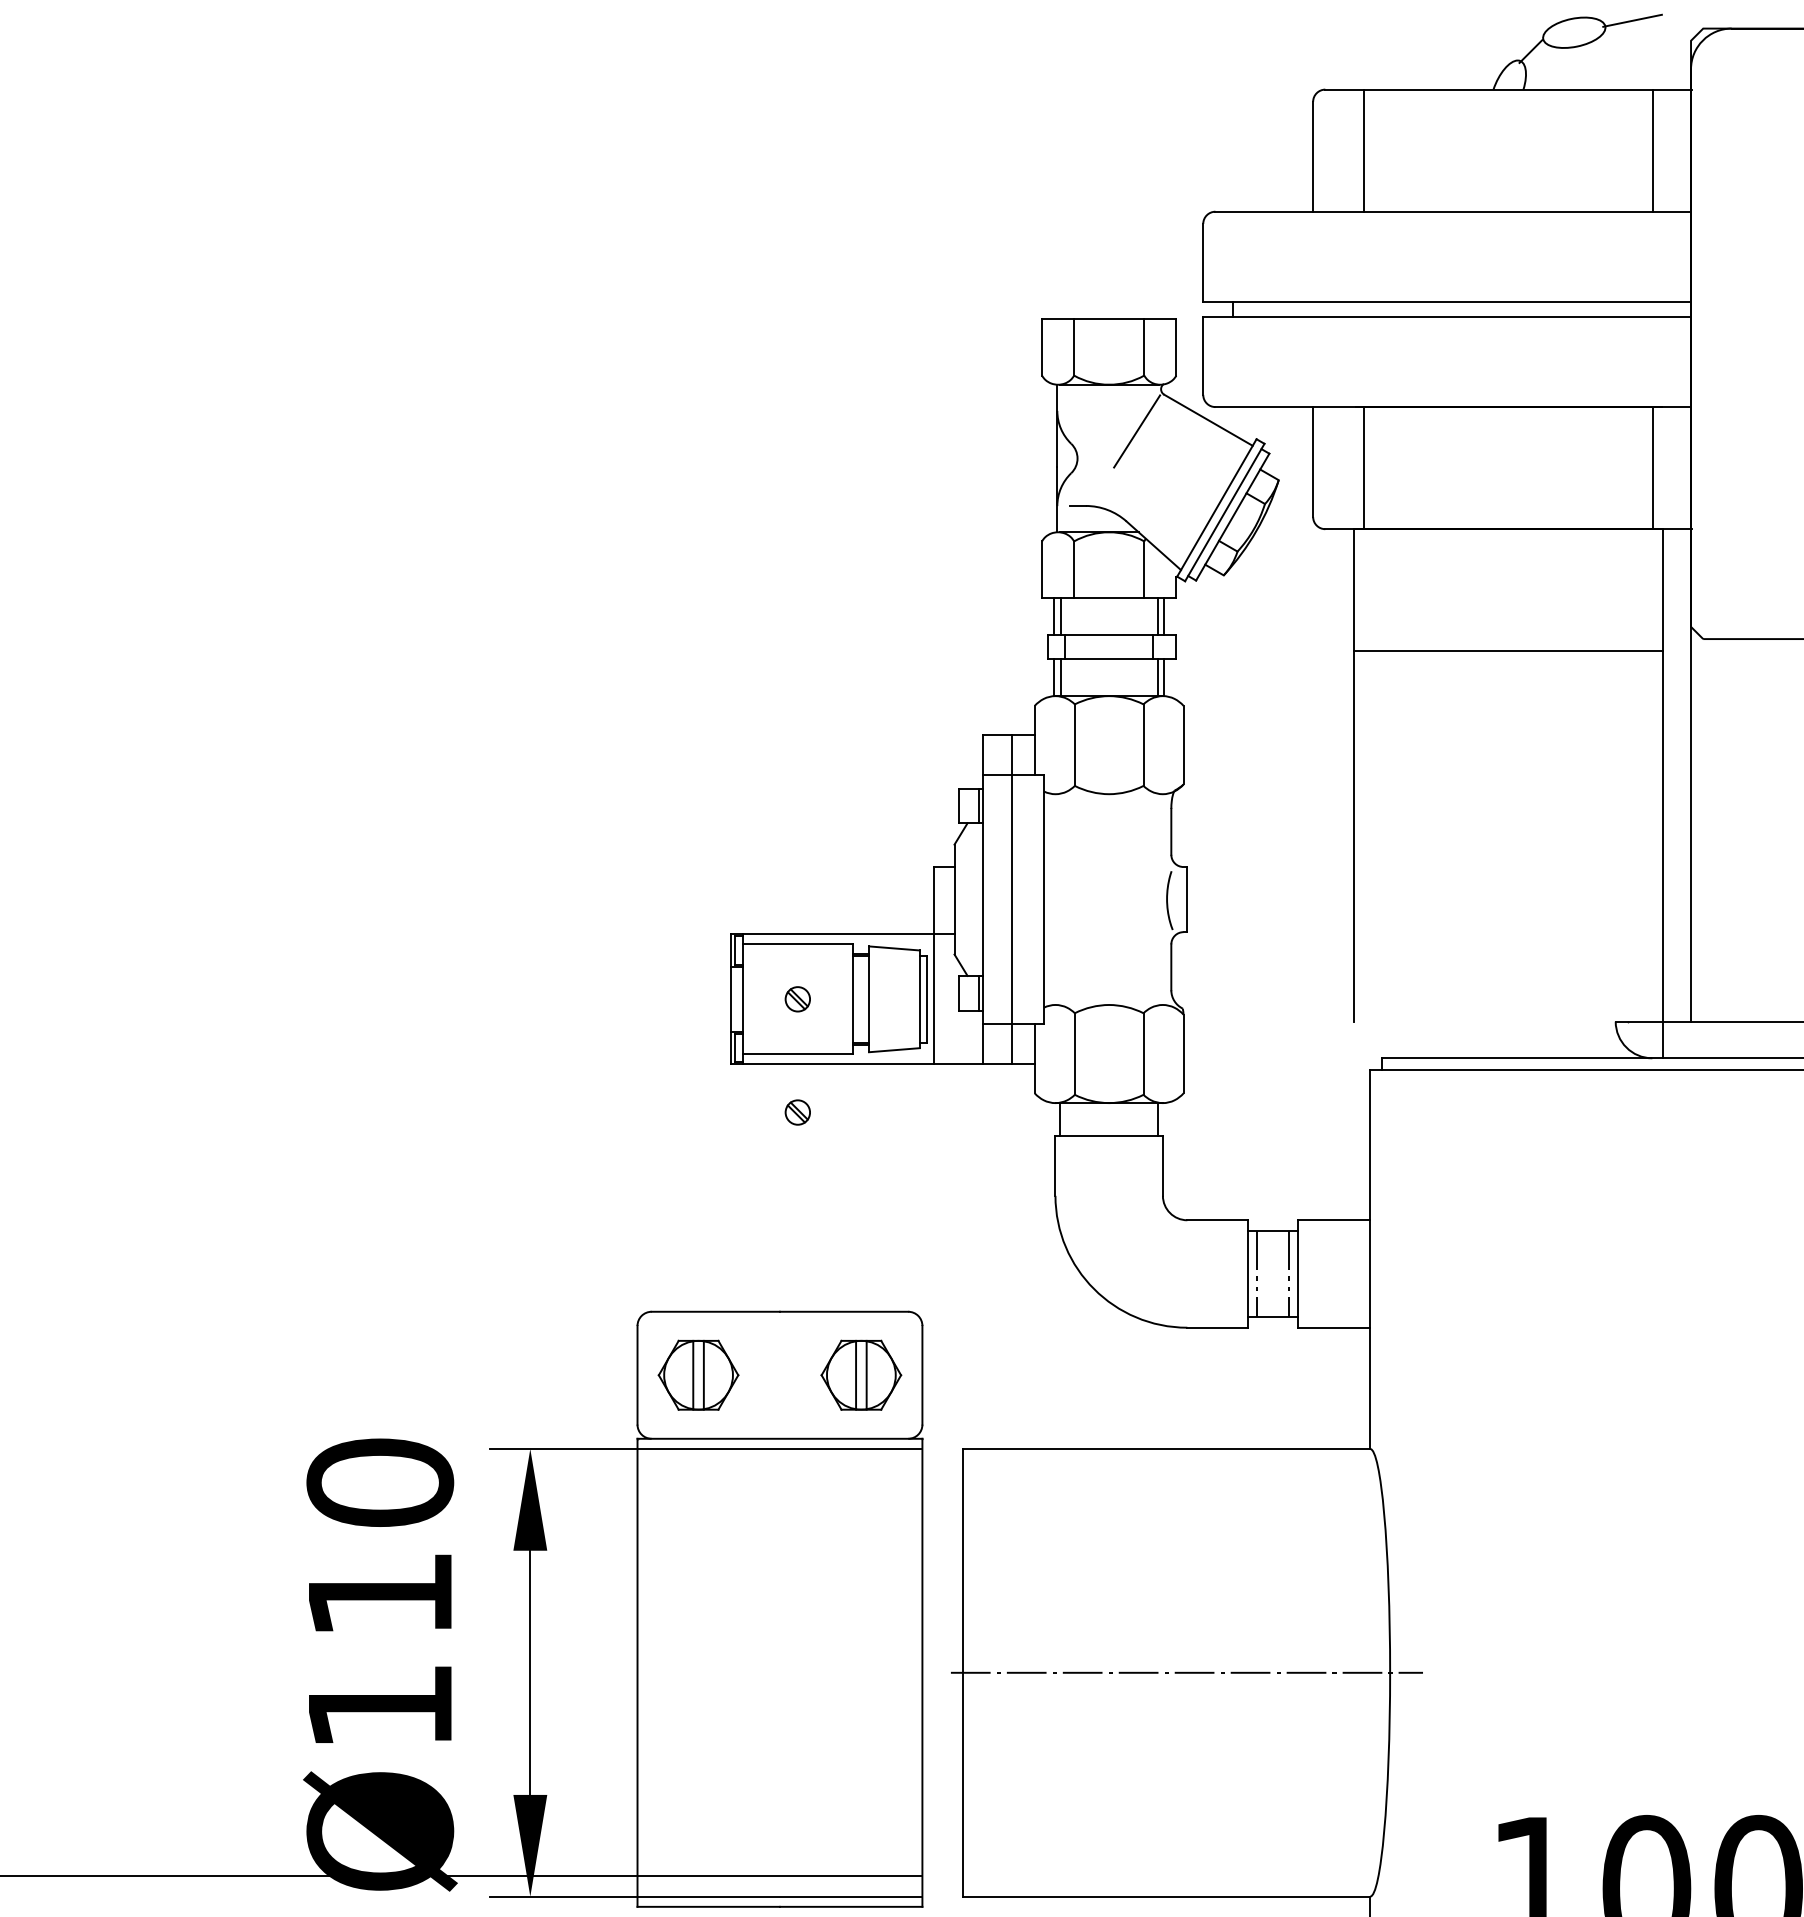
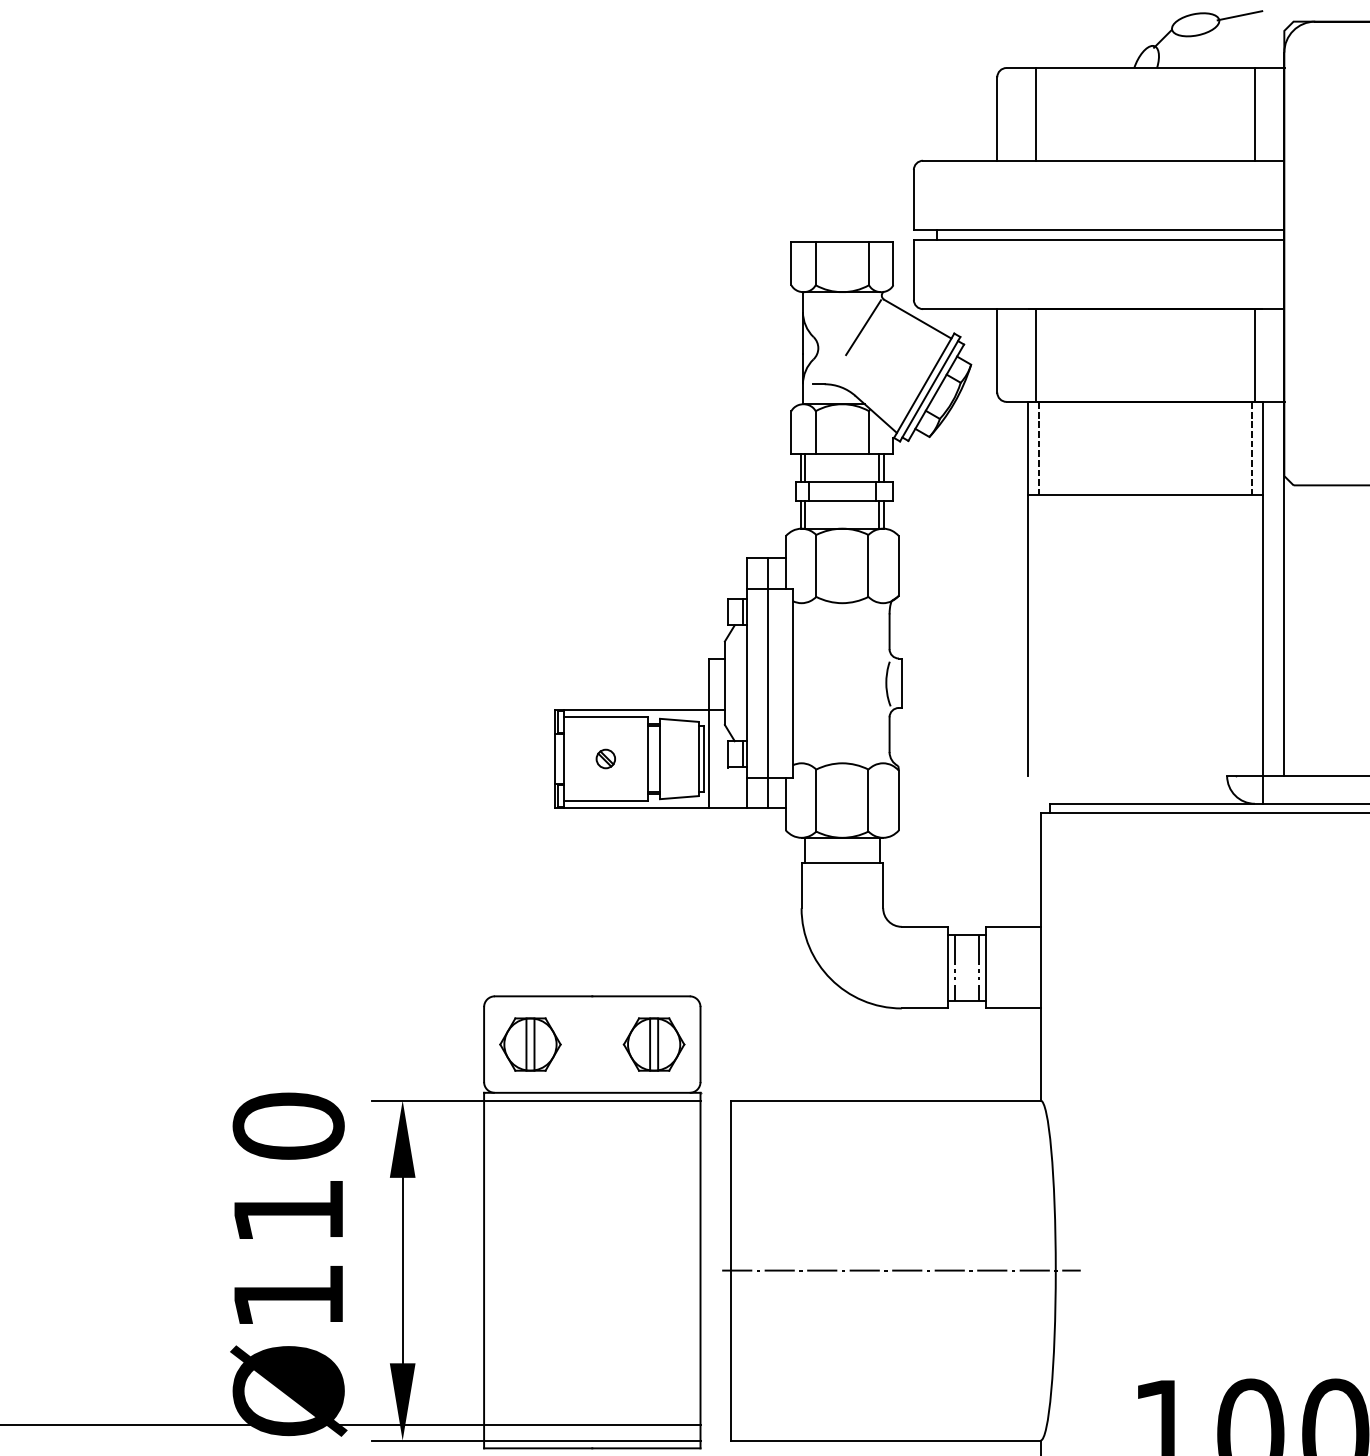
line: (1368, 589) -> (1039, 447), added
line: (1649, 589) -> (1252, 447), added
part: (797, 1111) -> (605, 844), removed

